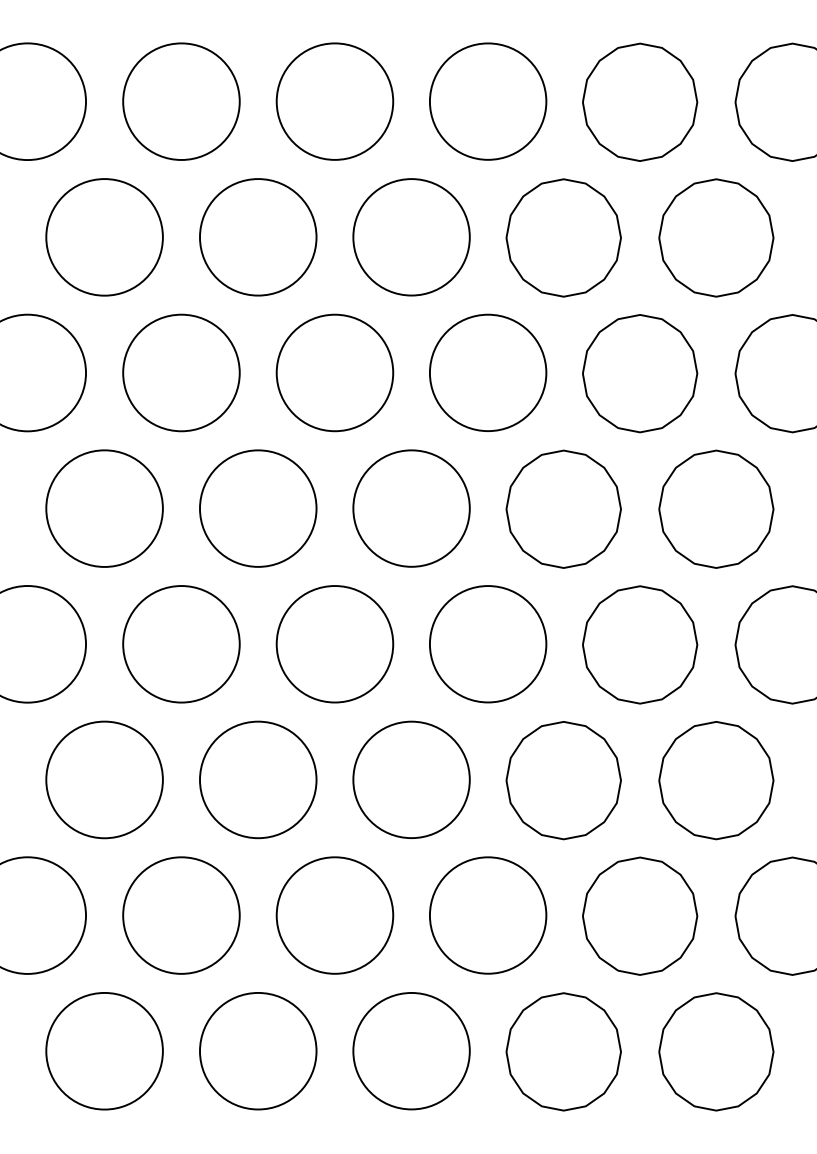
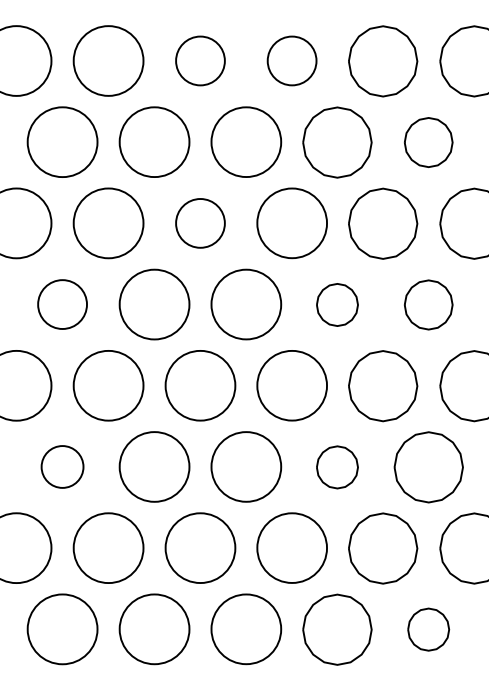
part: (334, 100) -> (200, 60), size x0.7
part: (487, 100) -> (291, 60), size x0.7
part: (715, 237) -> (428, 142), size x0.7
part: (334, 373) -> (200, 223), size x0.7
part: (104, 508) -> (62, 304), size x0.7
part: (563, 508) -> (337, 304), size x0.6
part: (715, 508) -> (428, 304), size x0.7
part: (104, 779) -> (62, 466), size x0.6
part: (563, 780) -> (337, 467), size x0.6
part: (715, 1051) -> (428, 629), size x0.6

